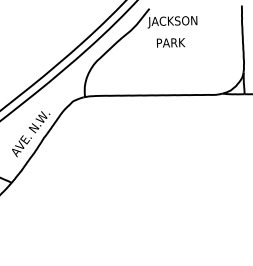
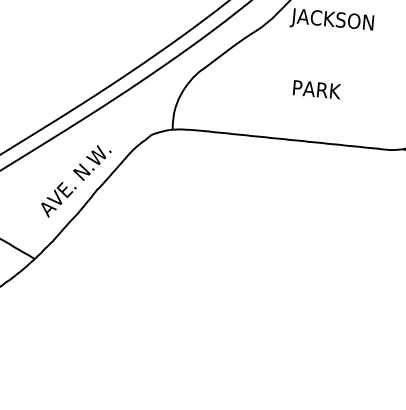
text: (170, 42) -> (316, 88), moved

